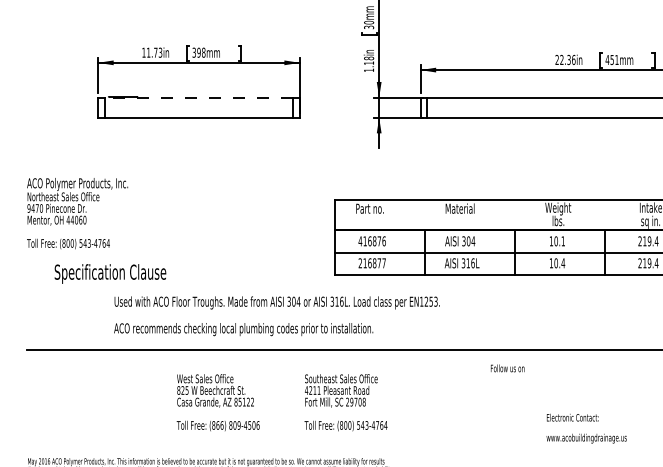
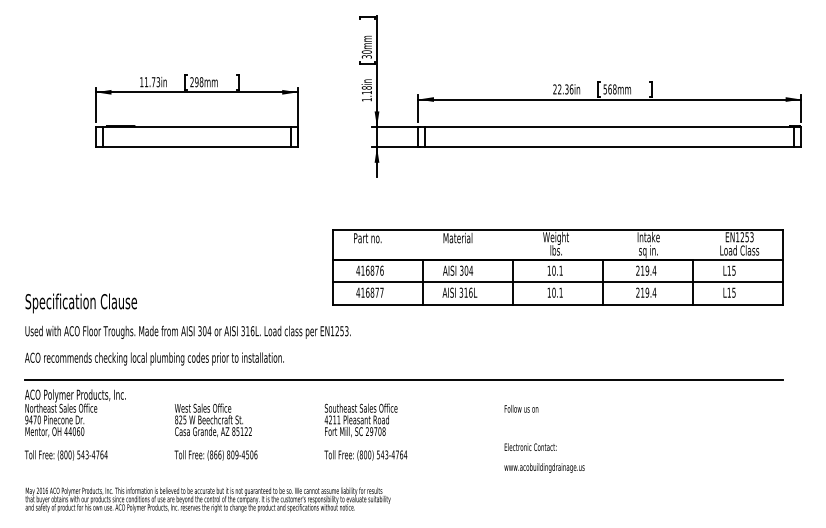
text: (193, 53) -> (191, 82), 398mm -> 298mm
text: (611, 60) -> (609, 89), 451mm -> 568mm
line: (198, 98) -> (196, 127), dashed -> solid
text: (76, 213) -> (74, 424), moved
text: (360, 263) -> (358, 292), 216877 -> 416877
text: (562, 263) -> (560, 292), 10.4 -> 10.1
text: (109, 274) -> (80, 303), moved
text: (276, 316) -> (187, 345), moved
text: (507, 368) -> (521, 408), moved
text: (345, 402) -> (365, 431), moved
text: (586, 428) -> (544, 457), moved

